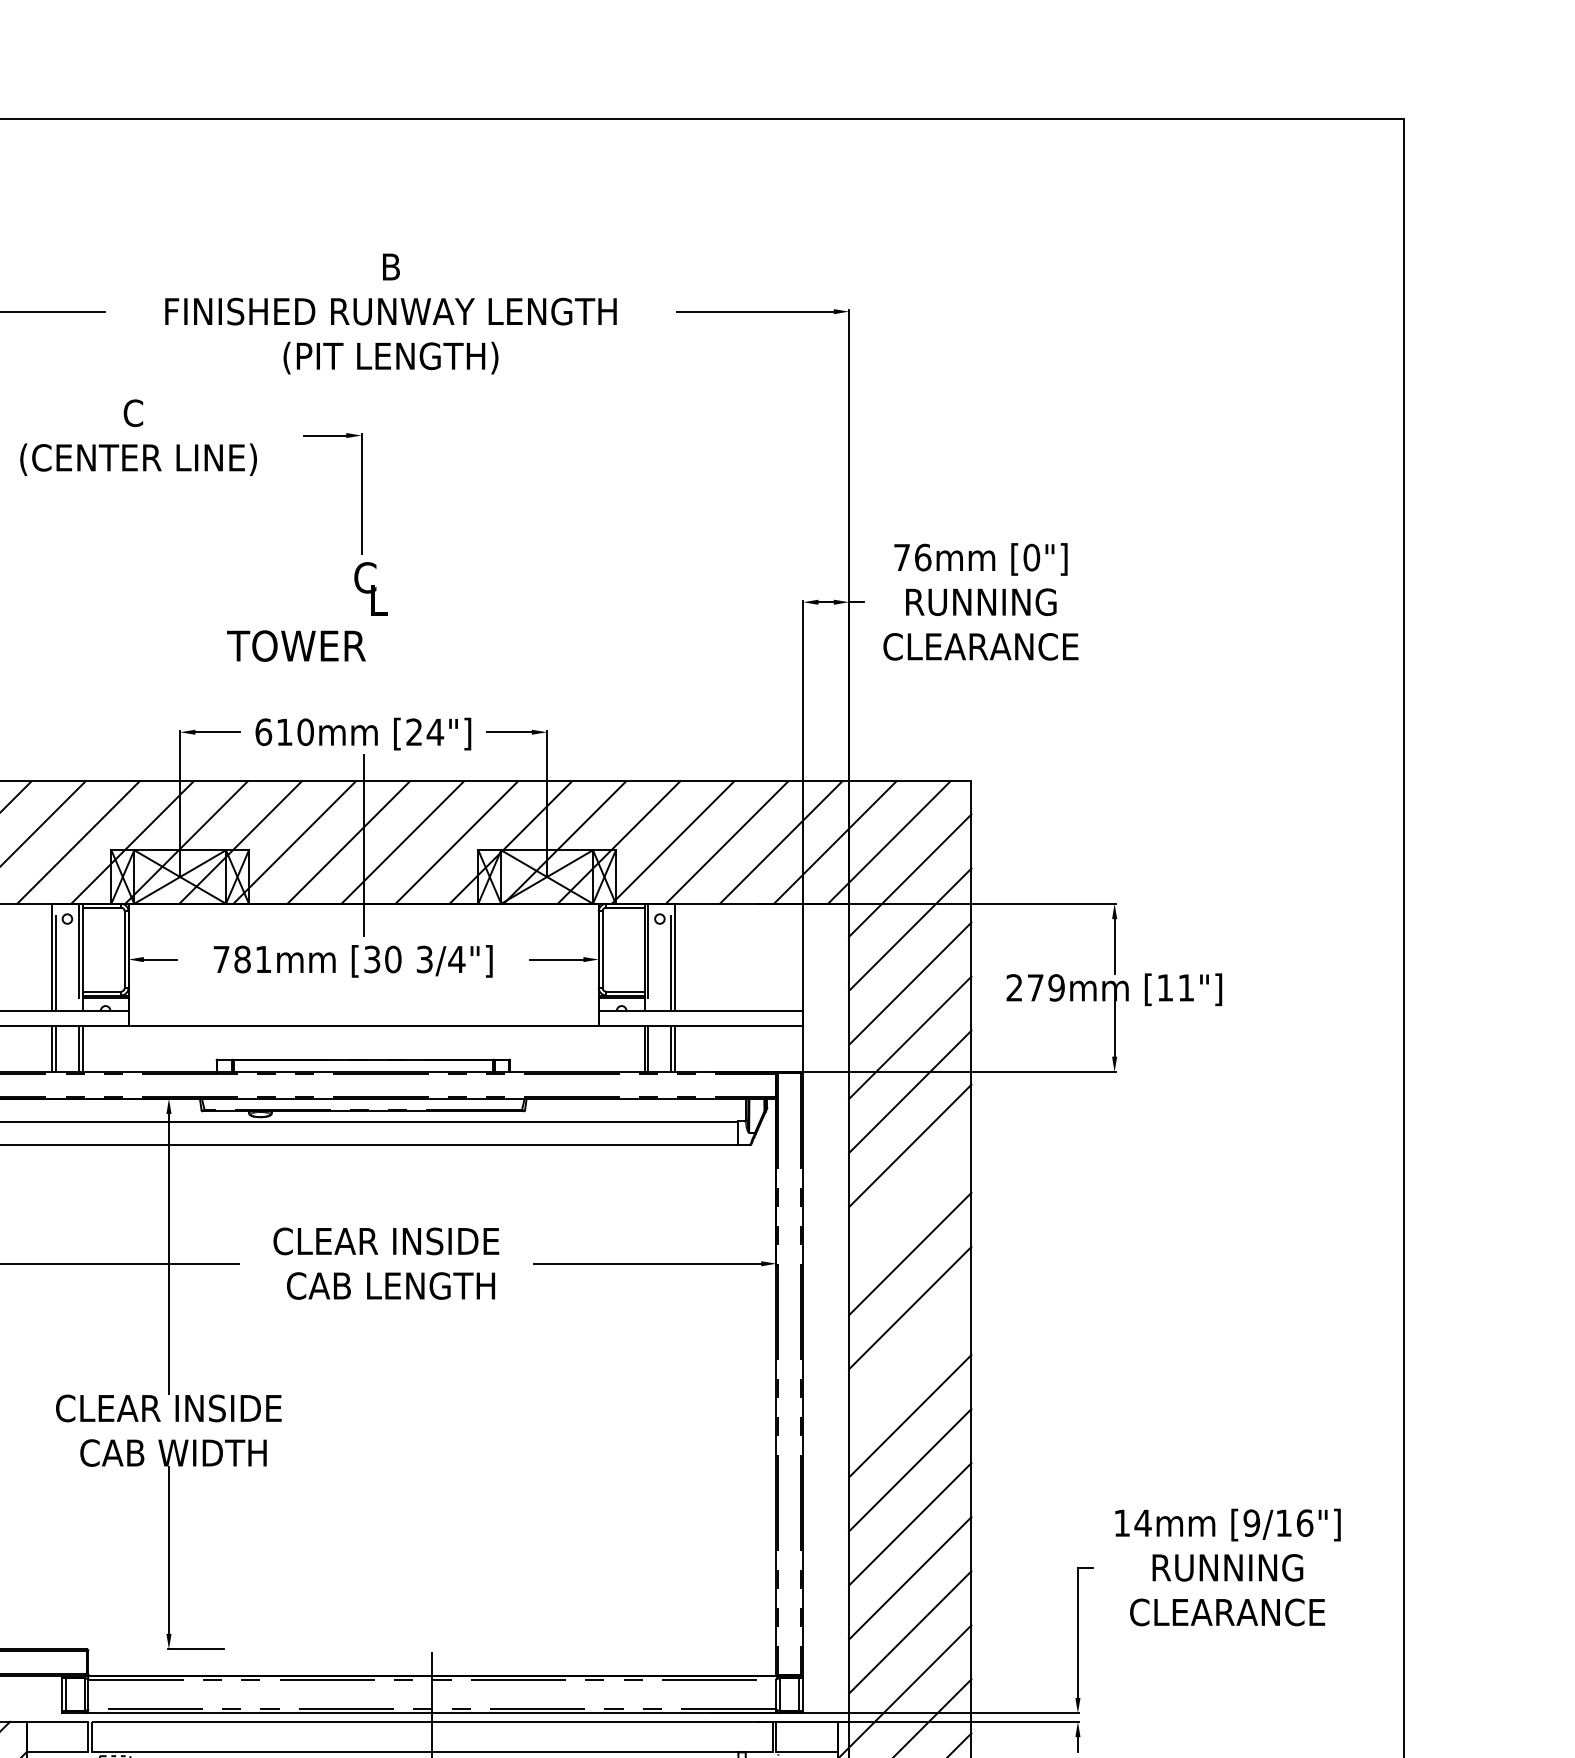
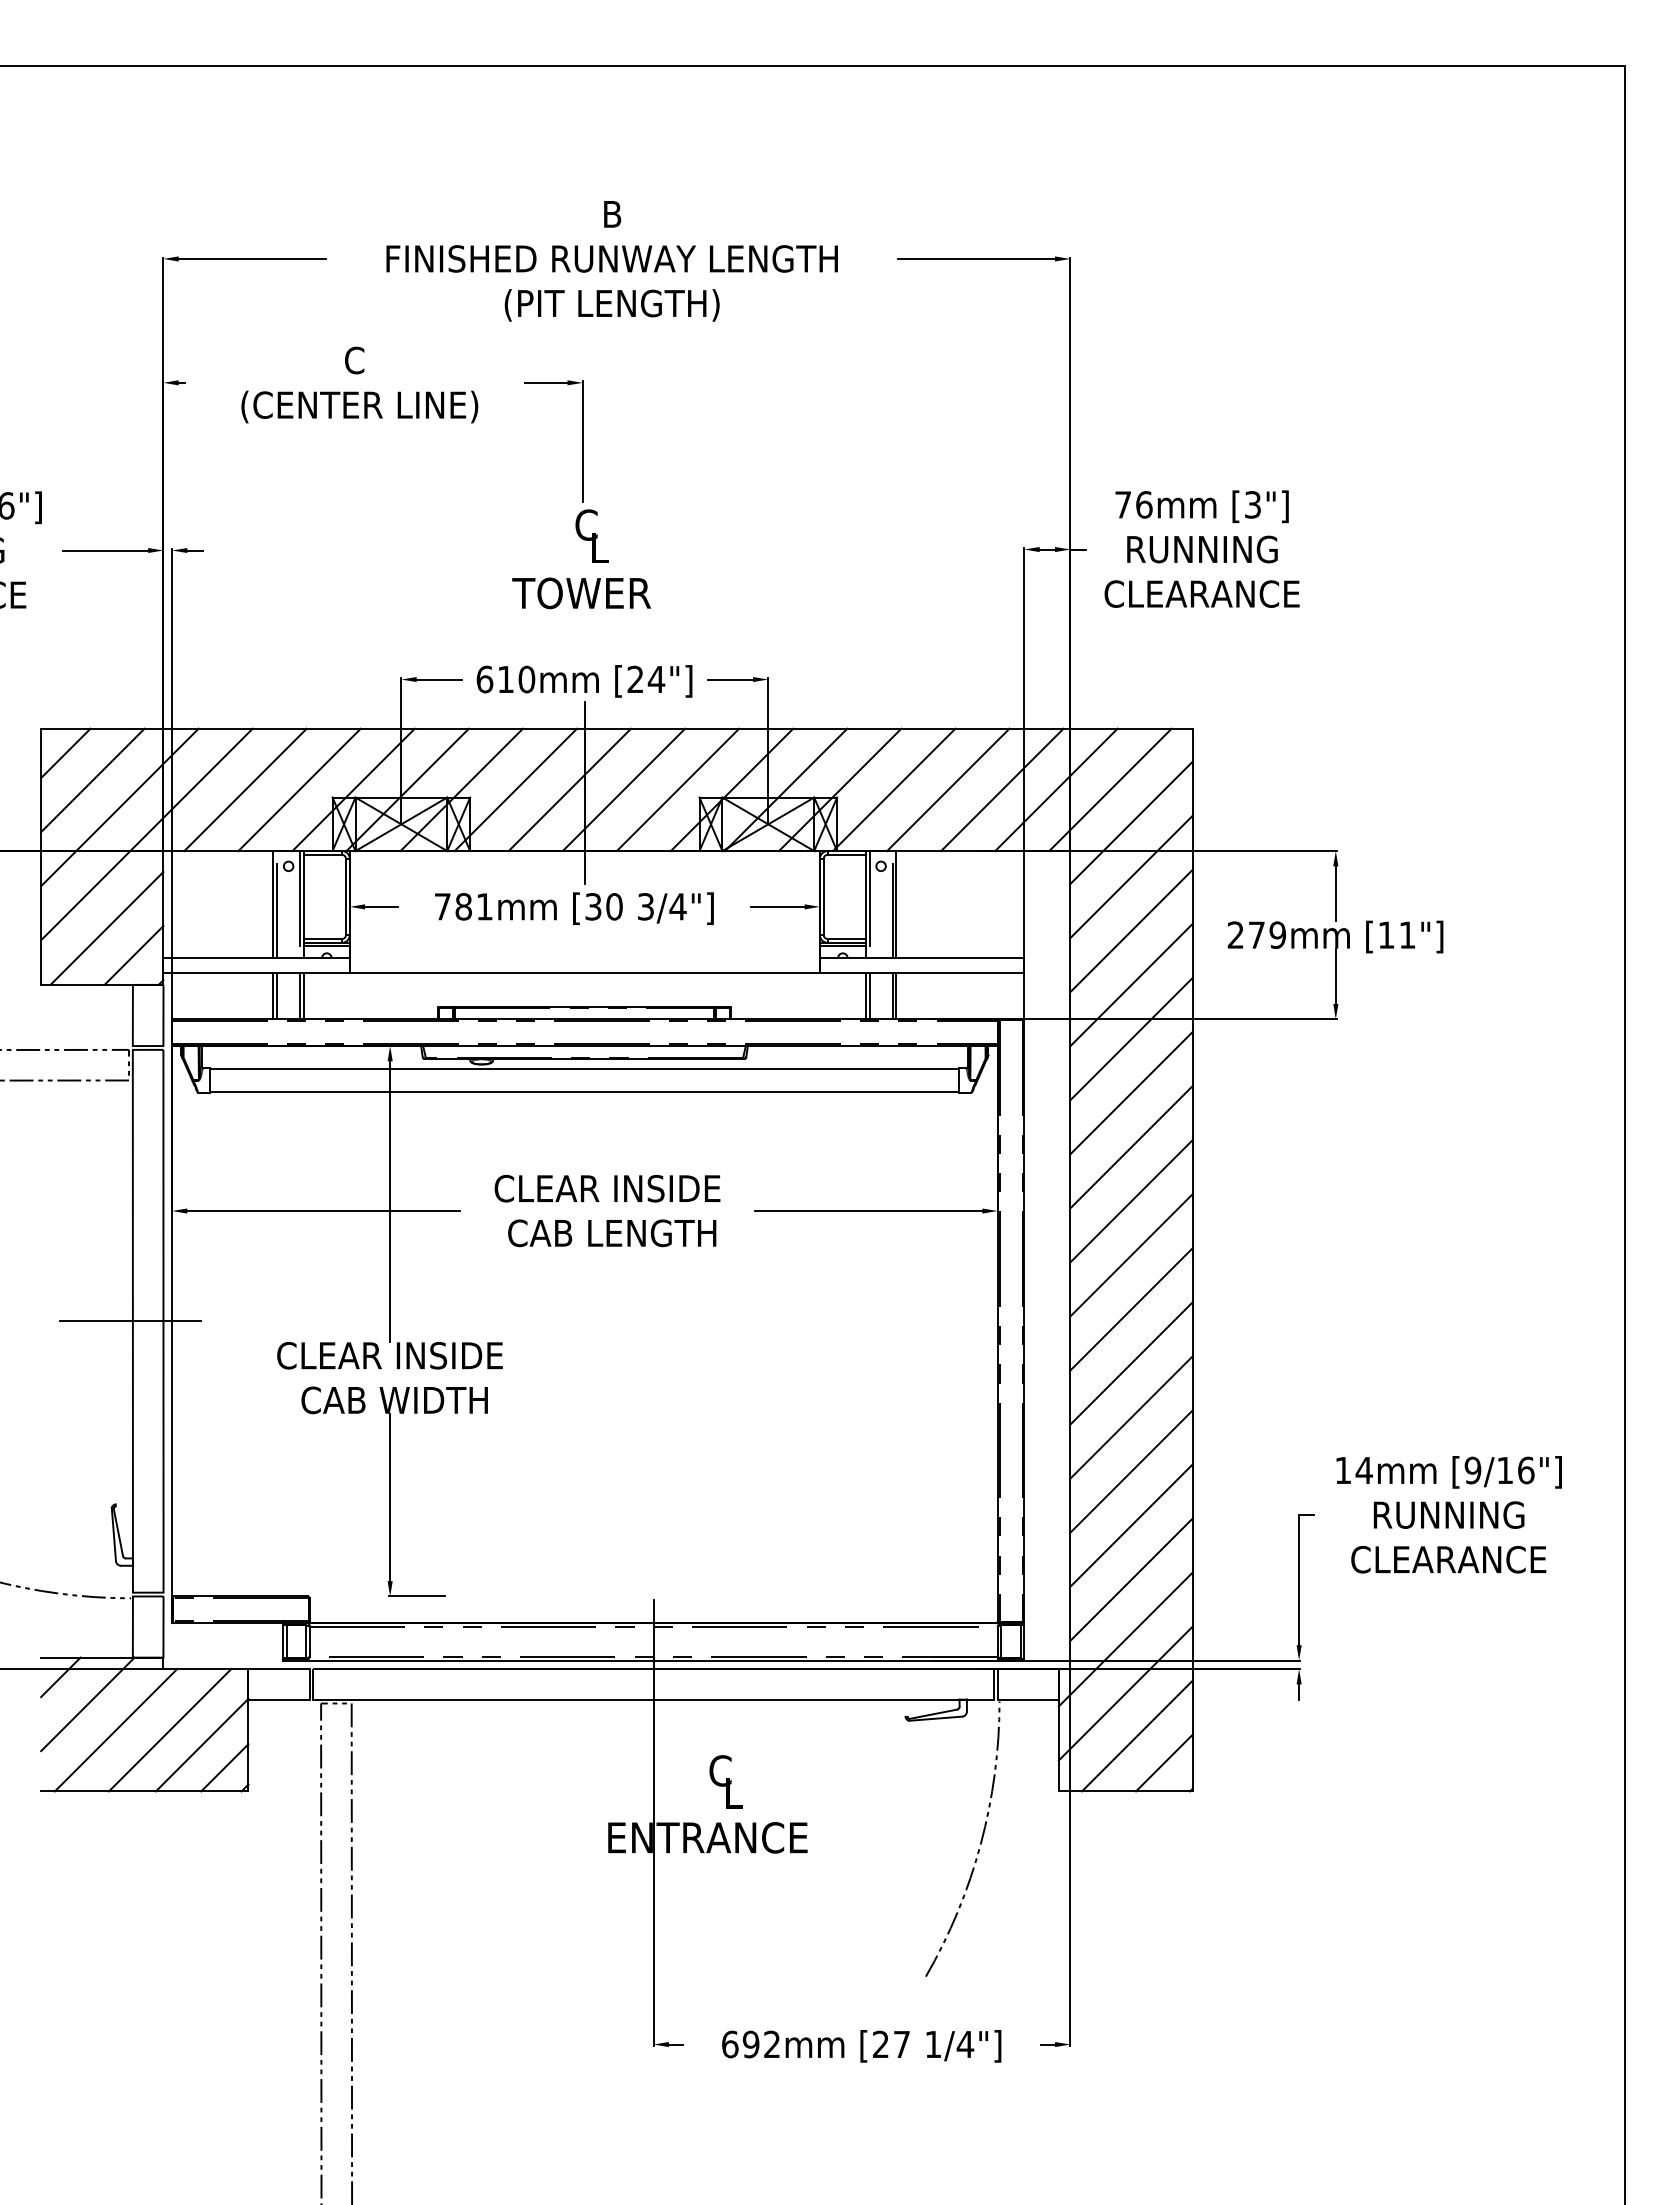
text: (1031, 557) -> (1252, 504), [0"] -> [3"]
text: (296, 646) -> (581, 593), moved
line: (910, 1200) -> (1131, 1147), added
line: (910, 1362) -> (1131, 1309), added

